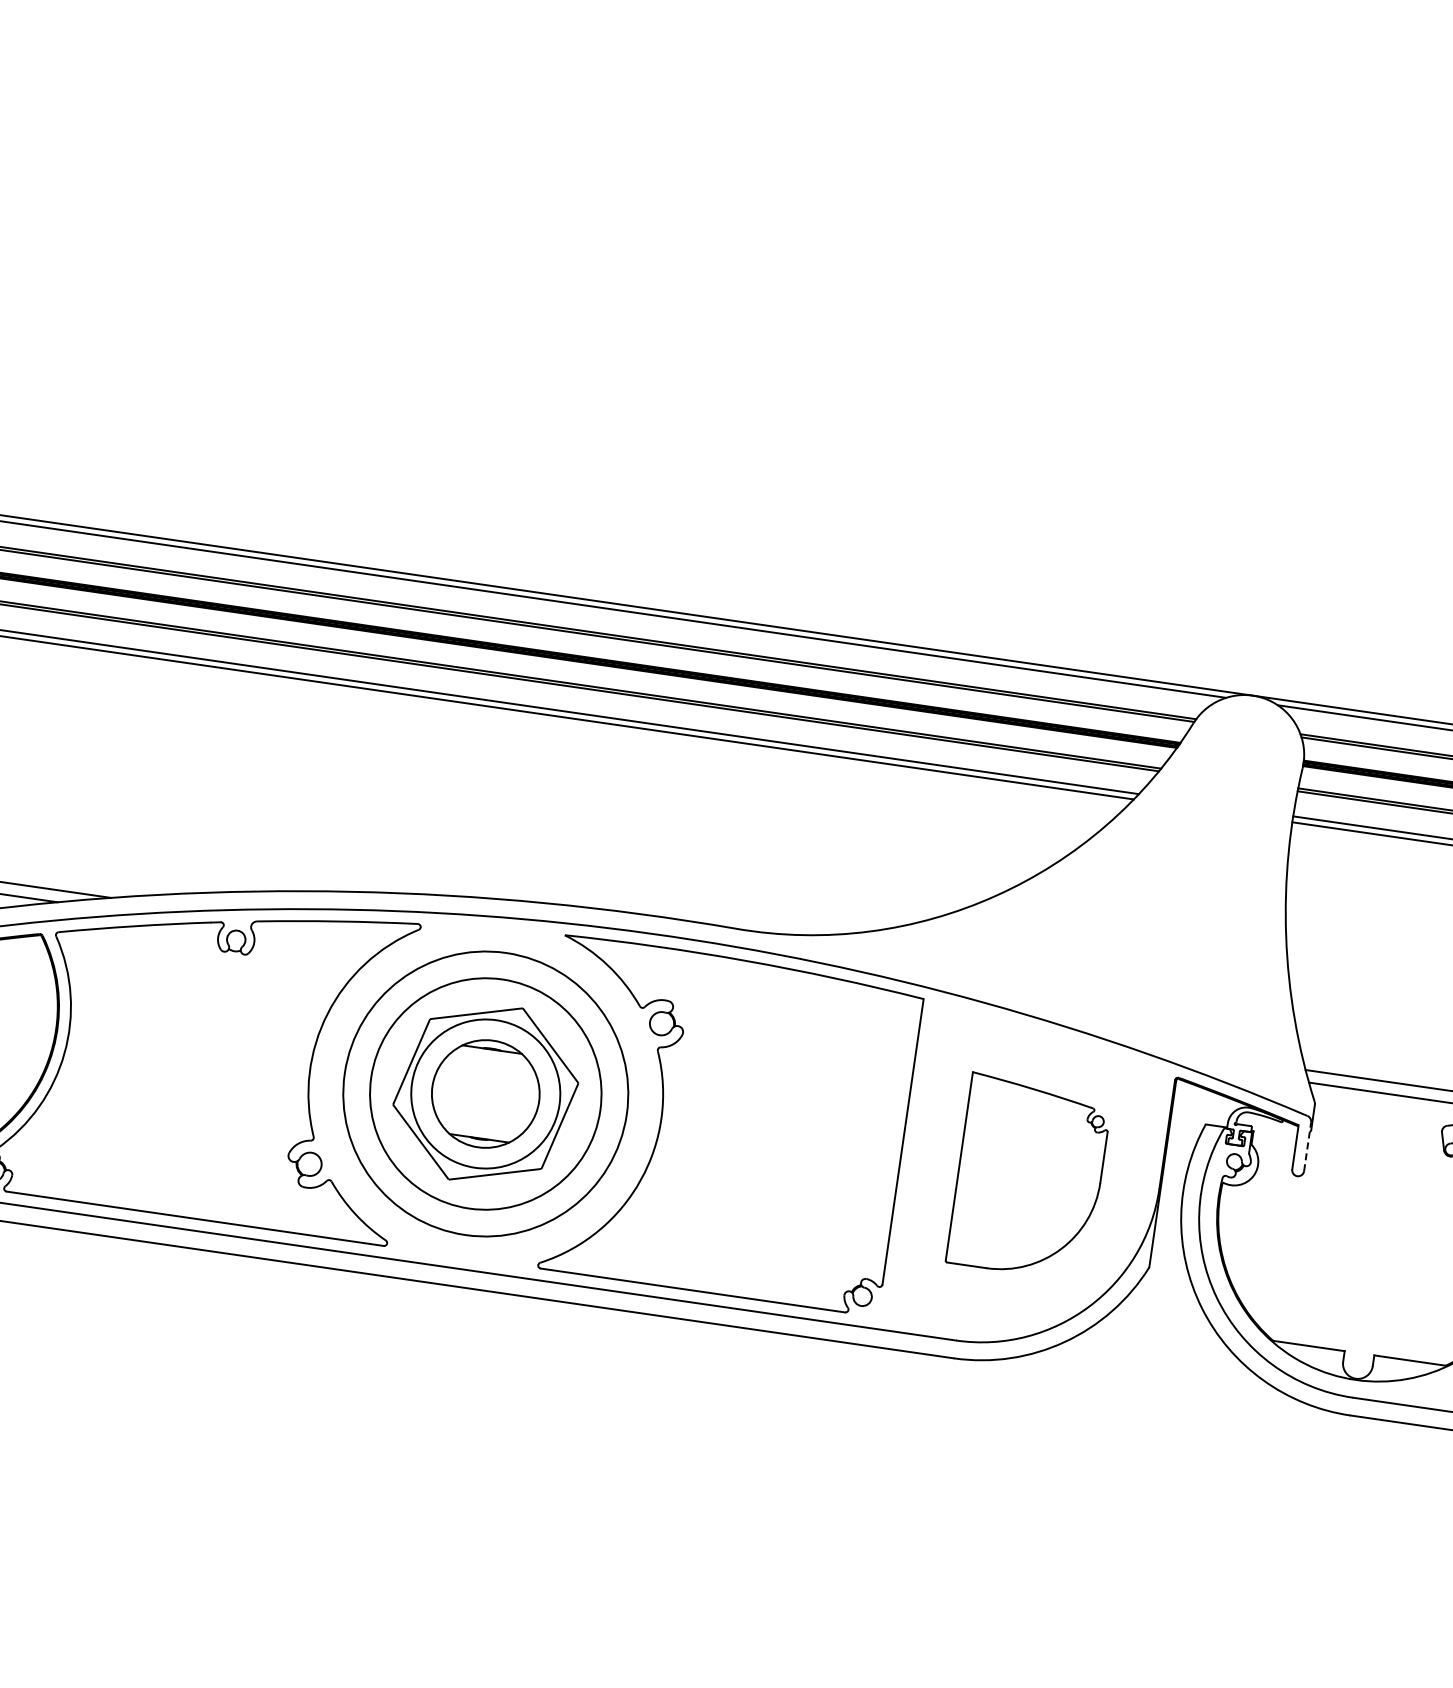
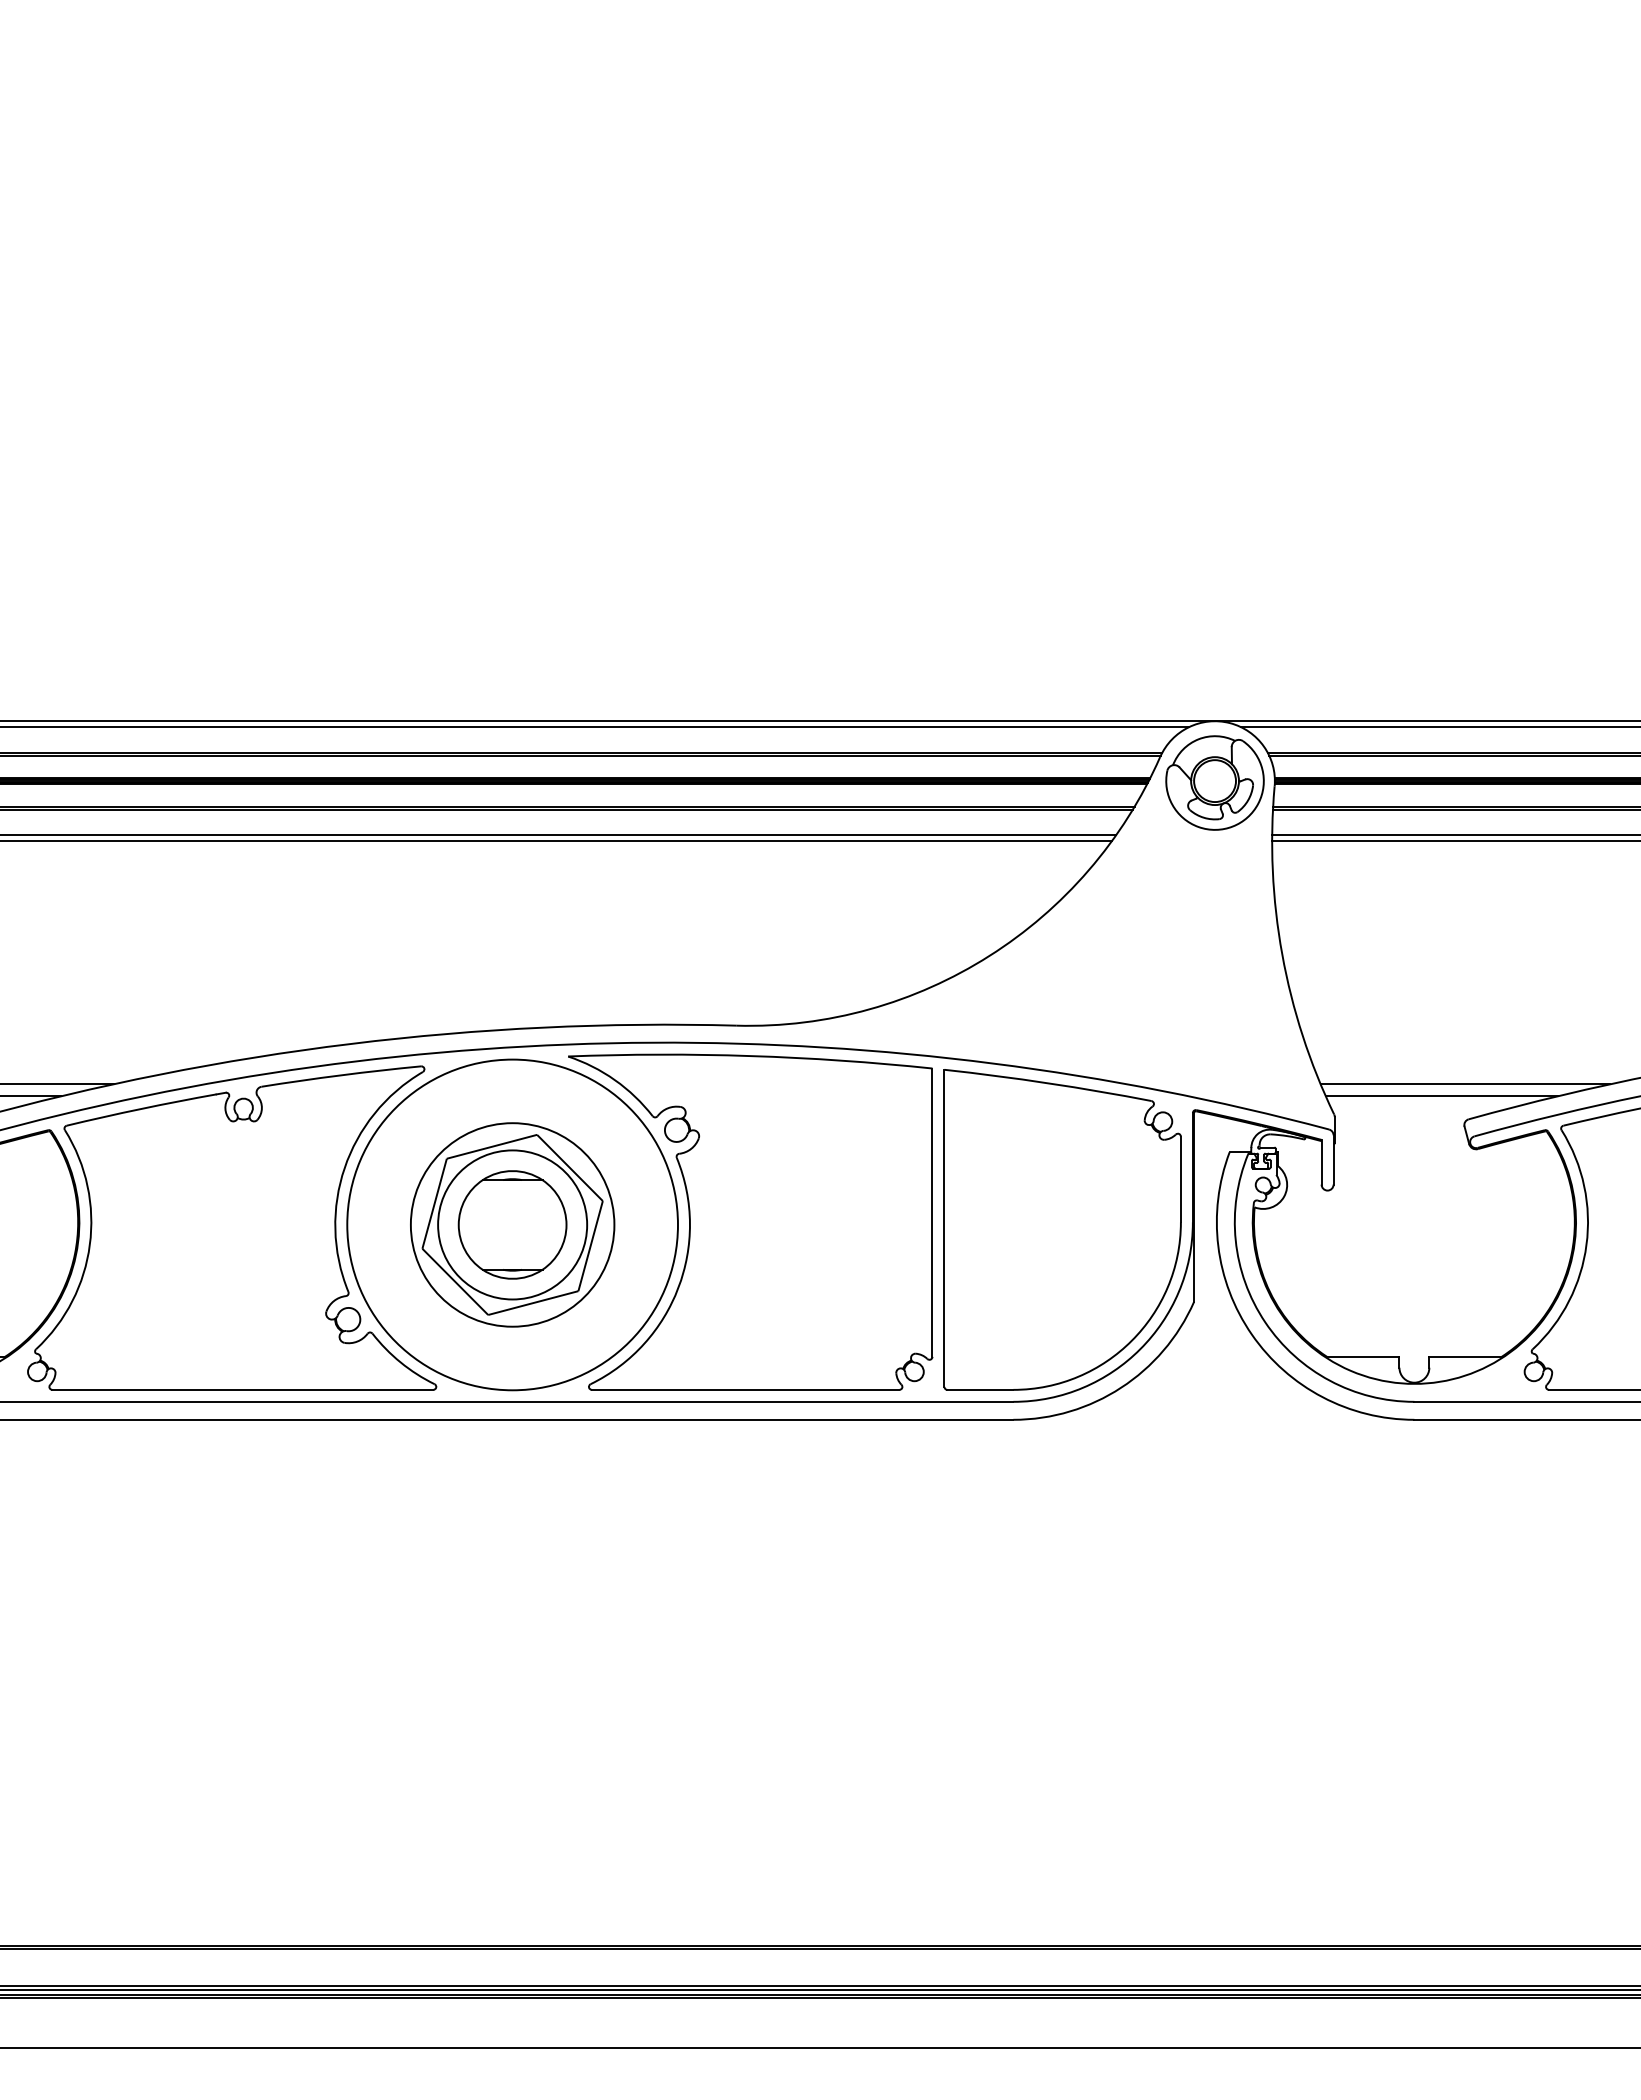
part: (1243, 756) -> (1214, 782), added
circle: (485, 1093) -> (512, 1224), size x0.71
circle: (485, 1093) -> (512, 1224), size x1.43
line: (1307, 1146) -> (1333, 1159), dashed -> solid
part: (1029, 1176) -> (1062, 1229), size x1.67

